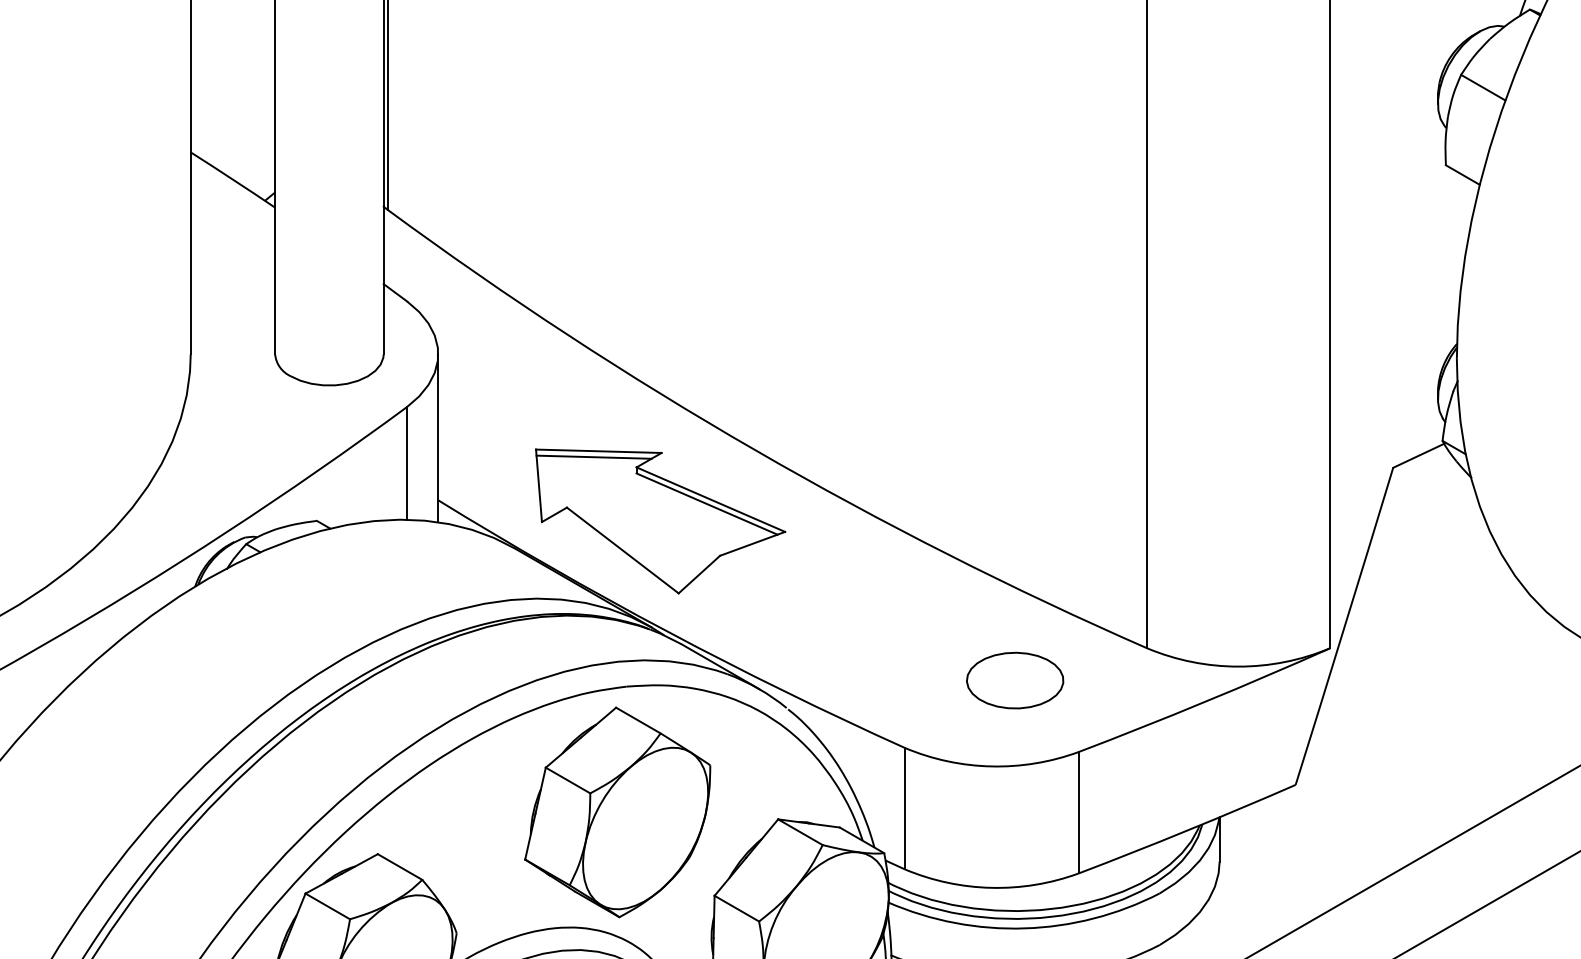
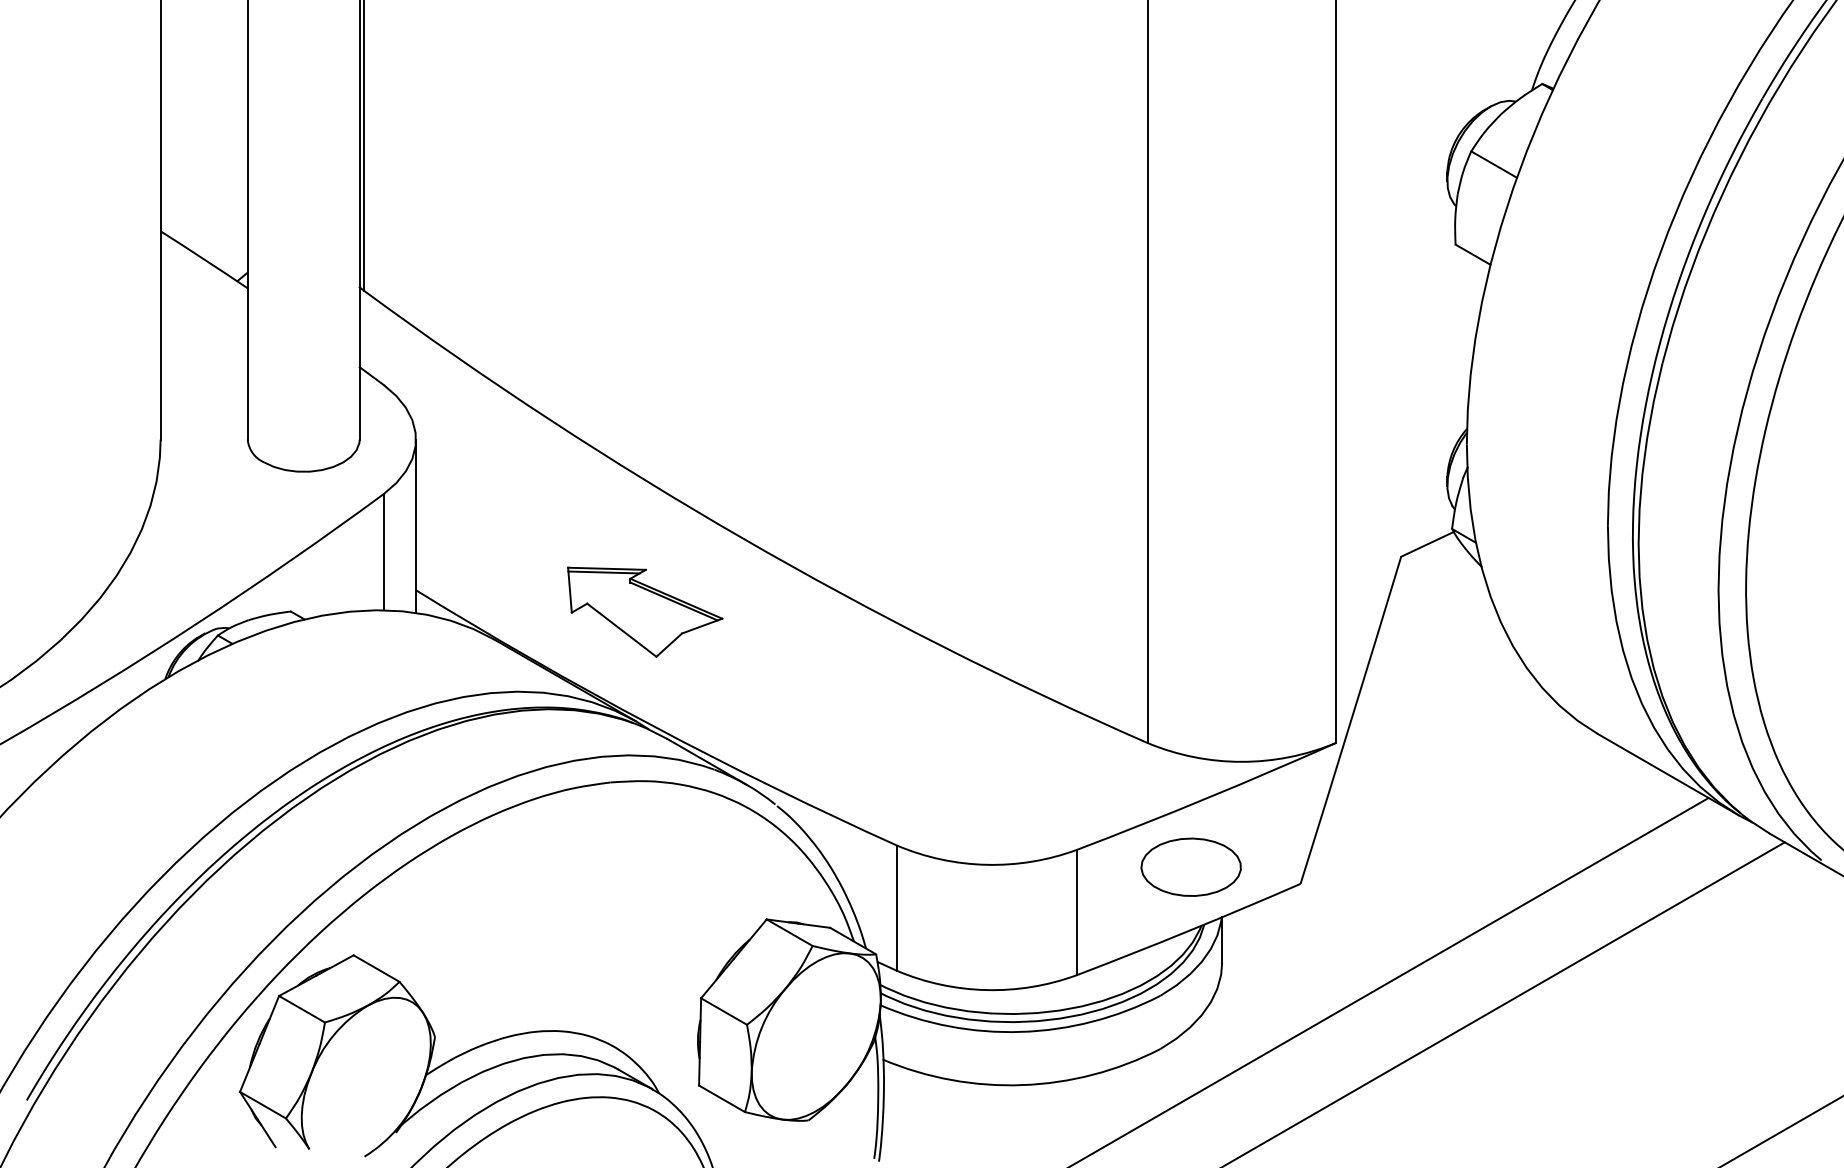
part: (659, 521) -> (644, 612), size x0.6
part: (1014, 679) -> (1190, 866), moved
part: (617, 812) -> (600, 912), removed

